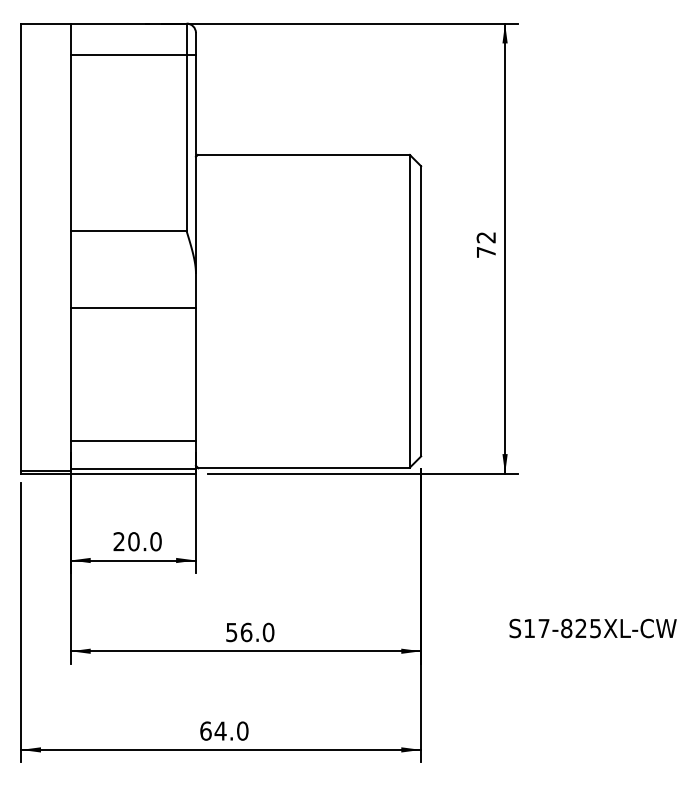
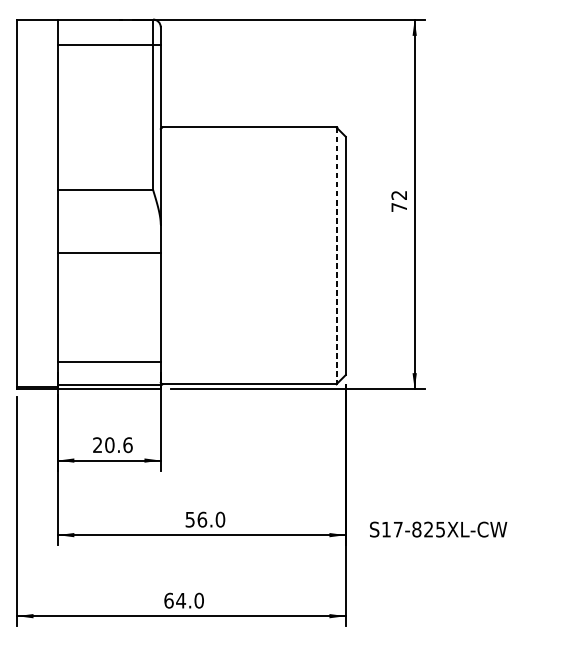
line: (409, 311) -> (336, 256), solid -> dashed
text: (155, 541) -> (127, 444), 20.0 -> 20.6
text: (592, 628) -> (438, 529), moved

